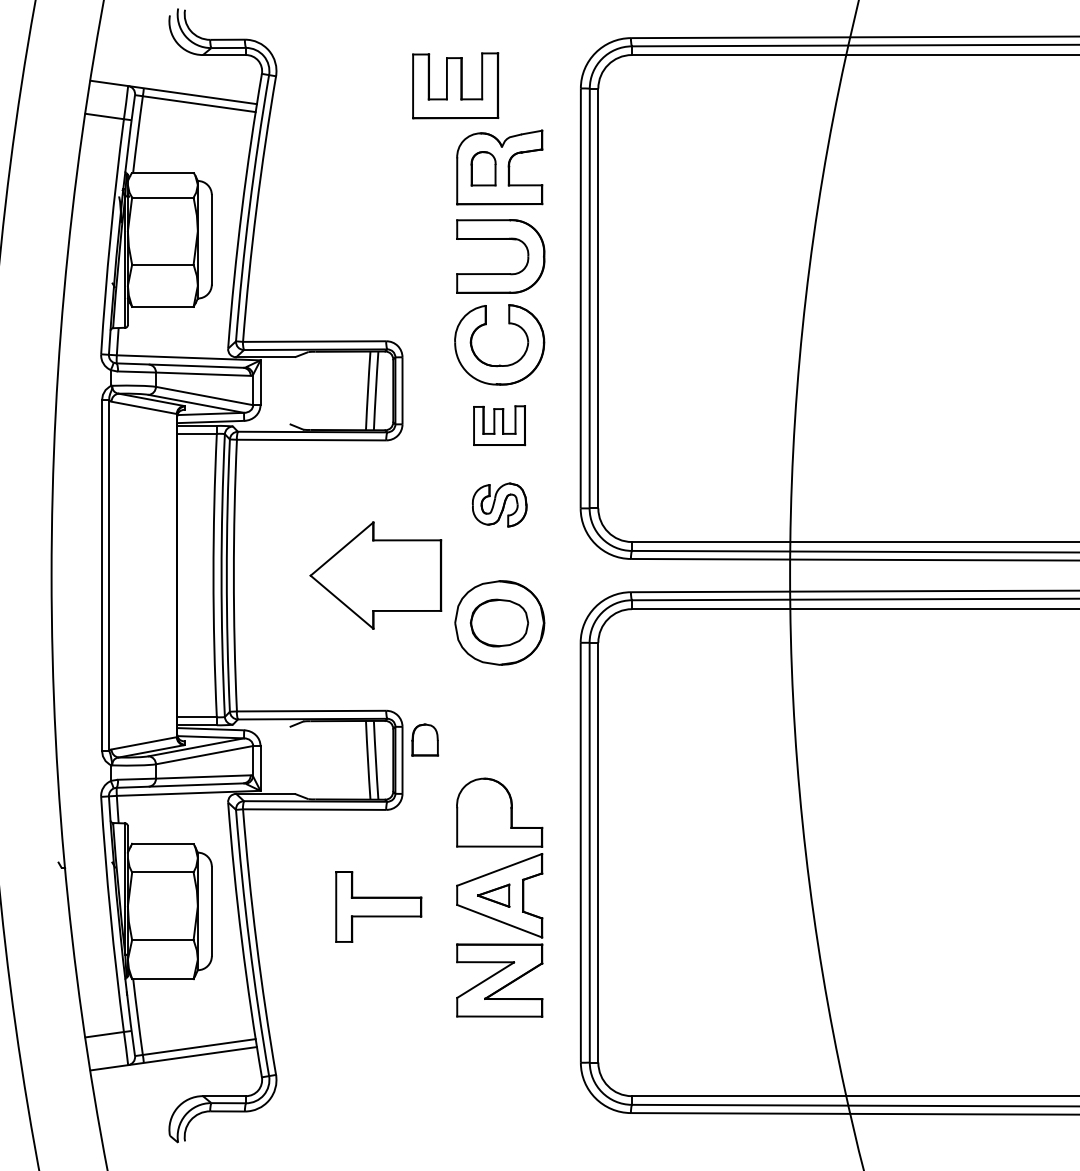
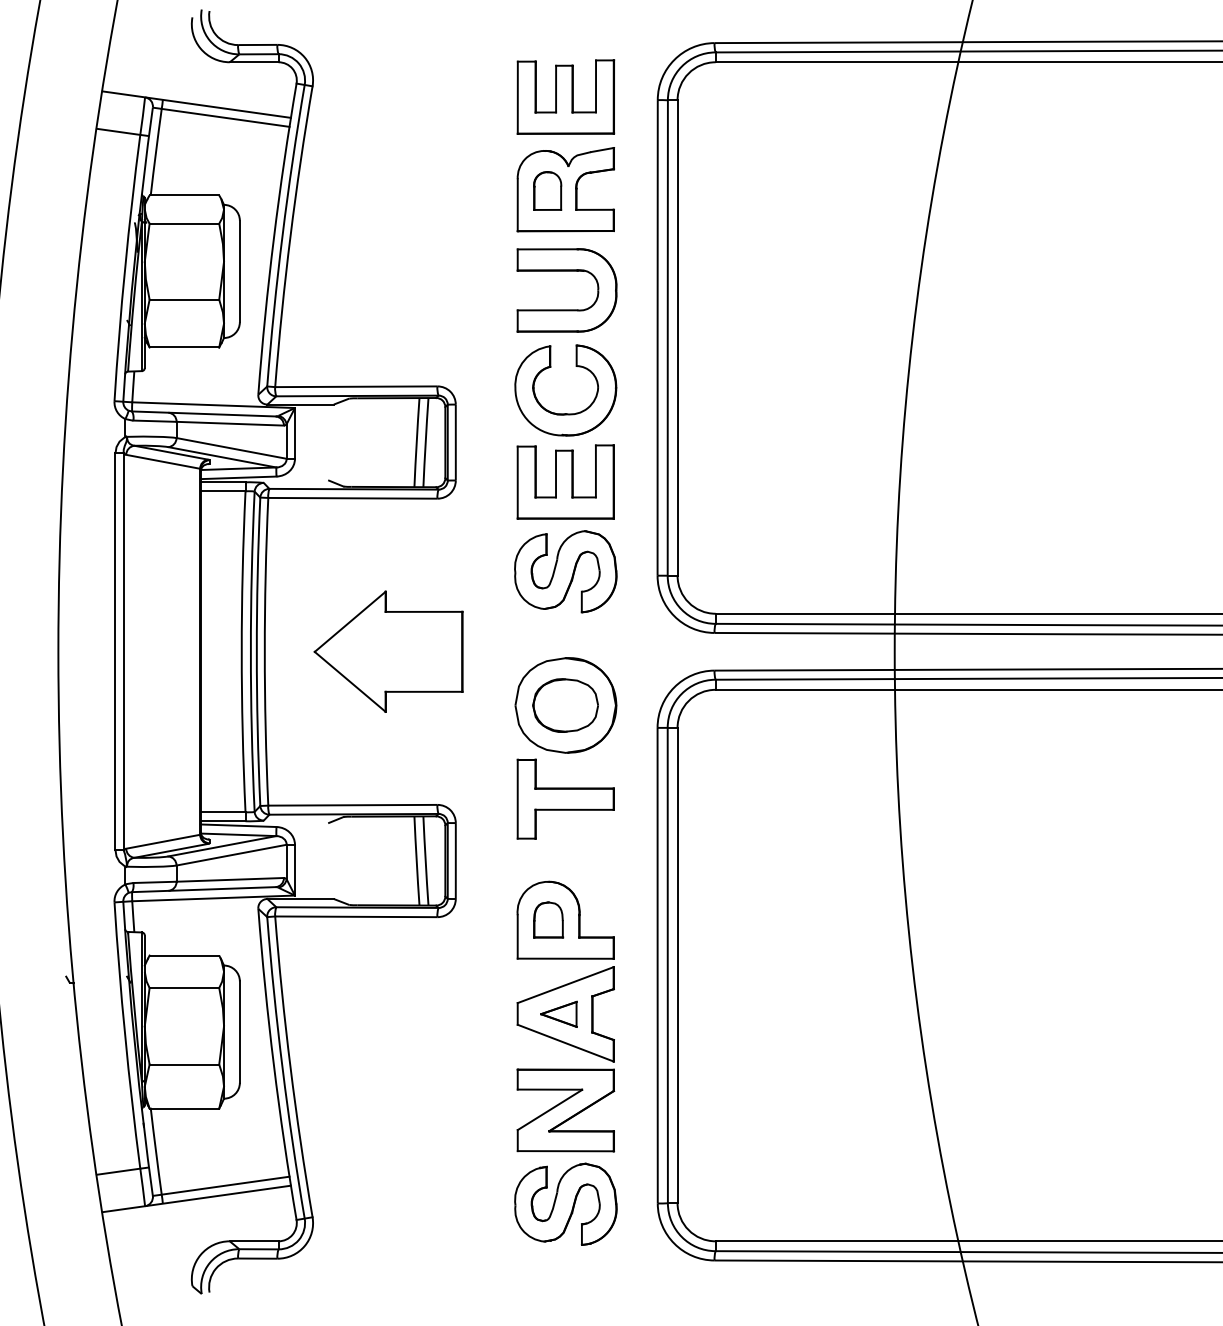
part: (455, 85) -> (565, 96), moved
part: (499, 425) -> (565, 481), size x1.67
part: (499, 504) -> (565, 571), size x1.67
part: (375, 575) -> (388, 651), moved
part: (425, 739) -> (548, 919), moved
part: (378, 906) -> (565, 798), moved
part: (499, 1062) -> (565, 1203), added

